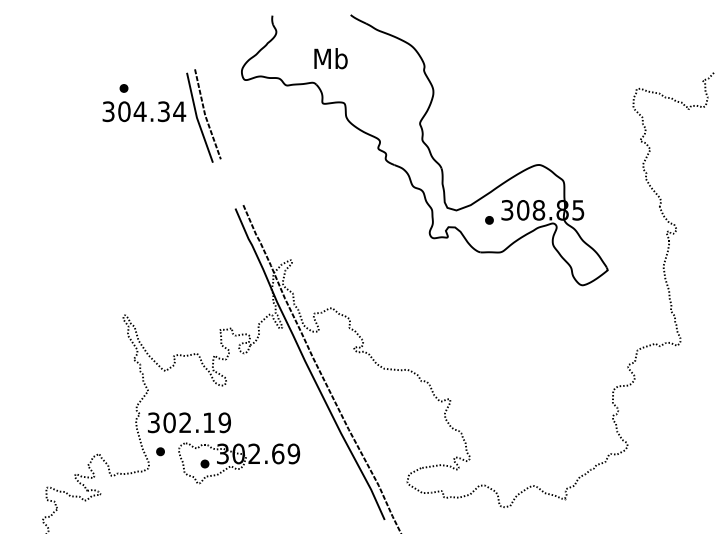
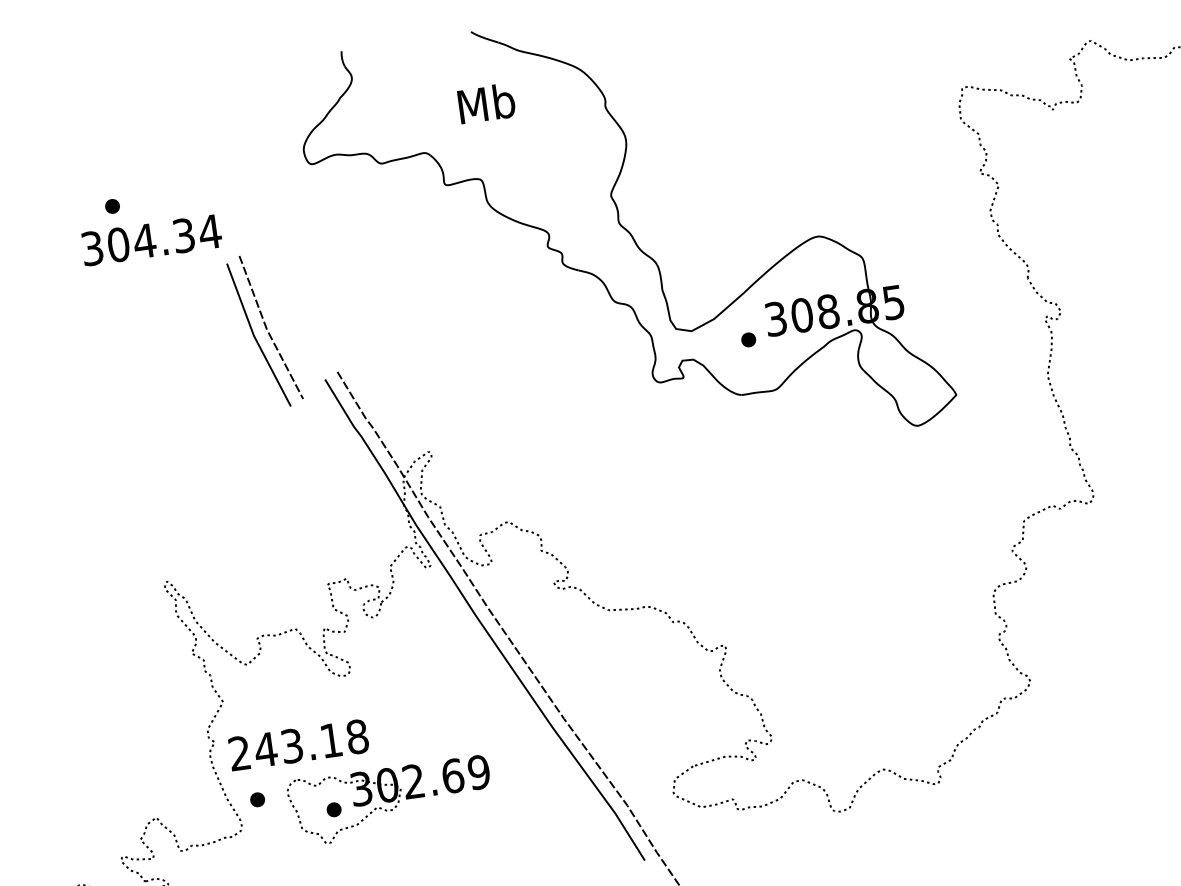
text: (330, 58) -> (485, 103), moved
part: (203, 115) -> (264, 330), moved
text: (189, 422) -> (298, 744), 302.19 -> 243.18

